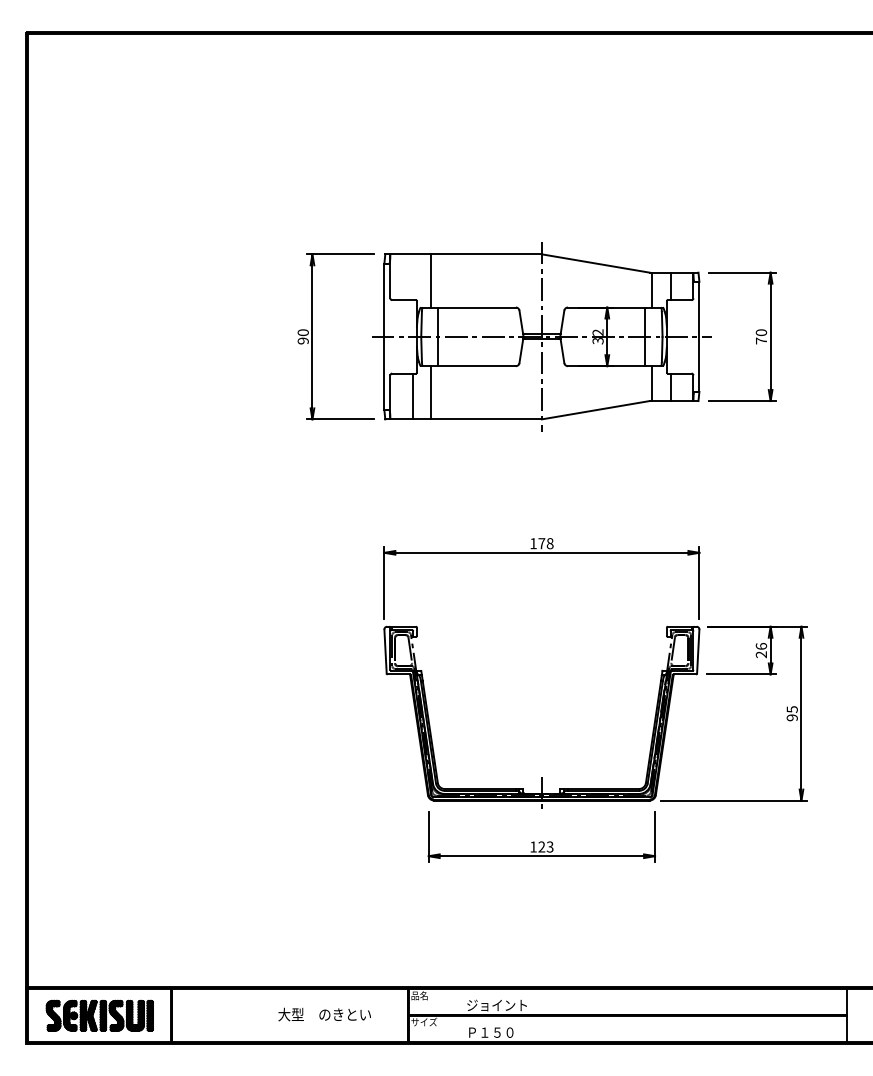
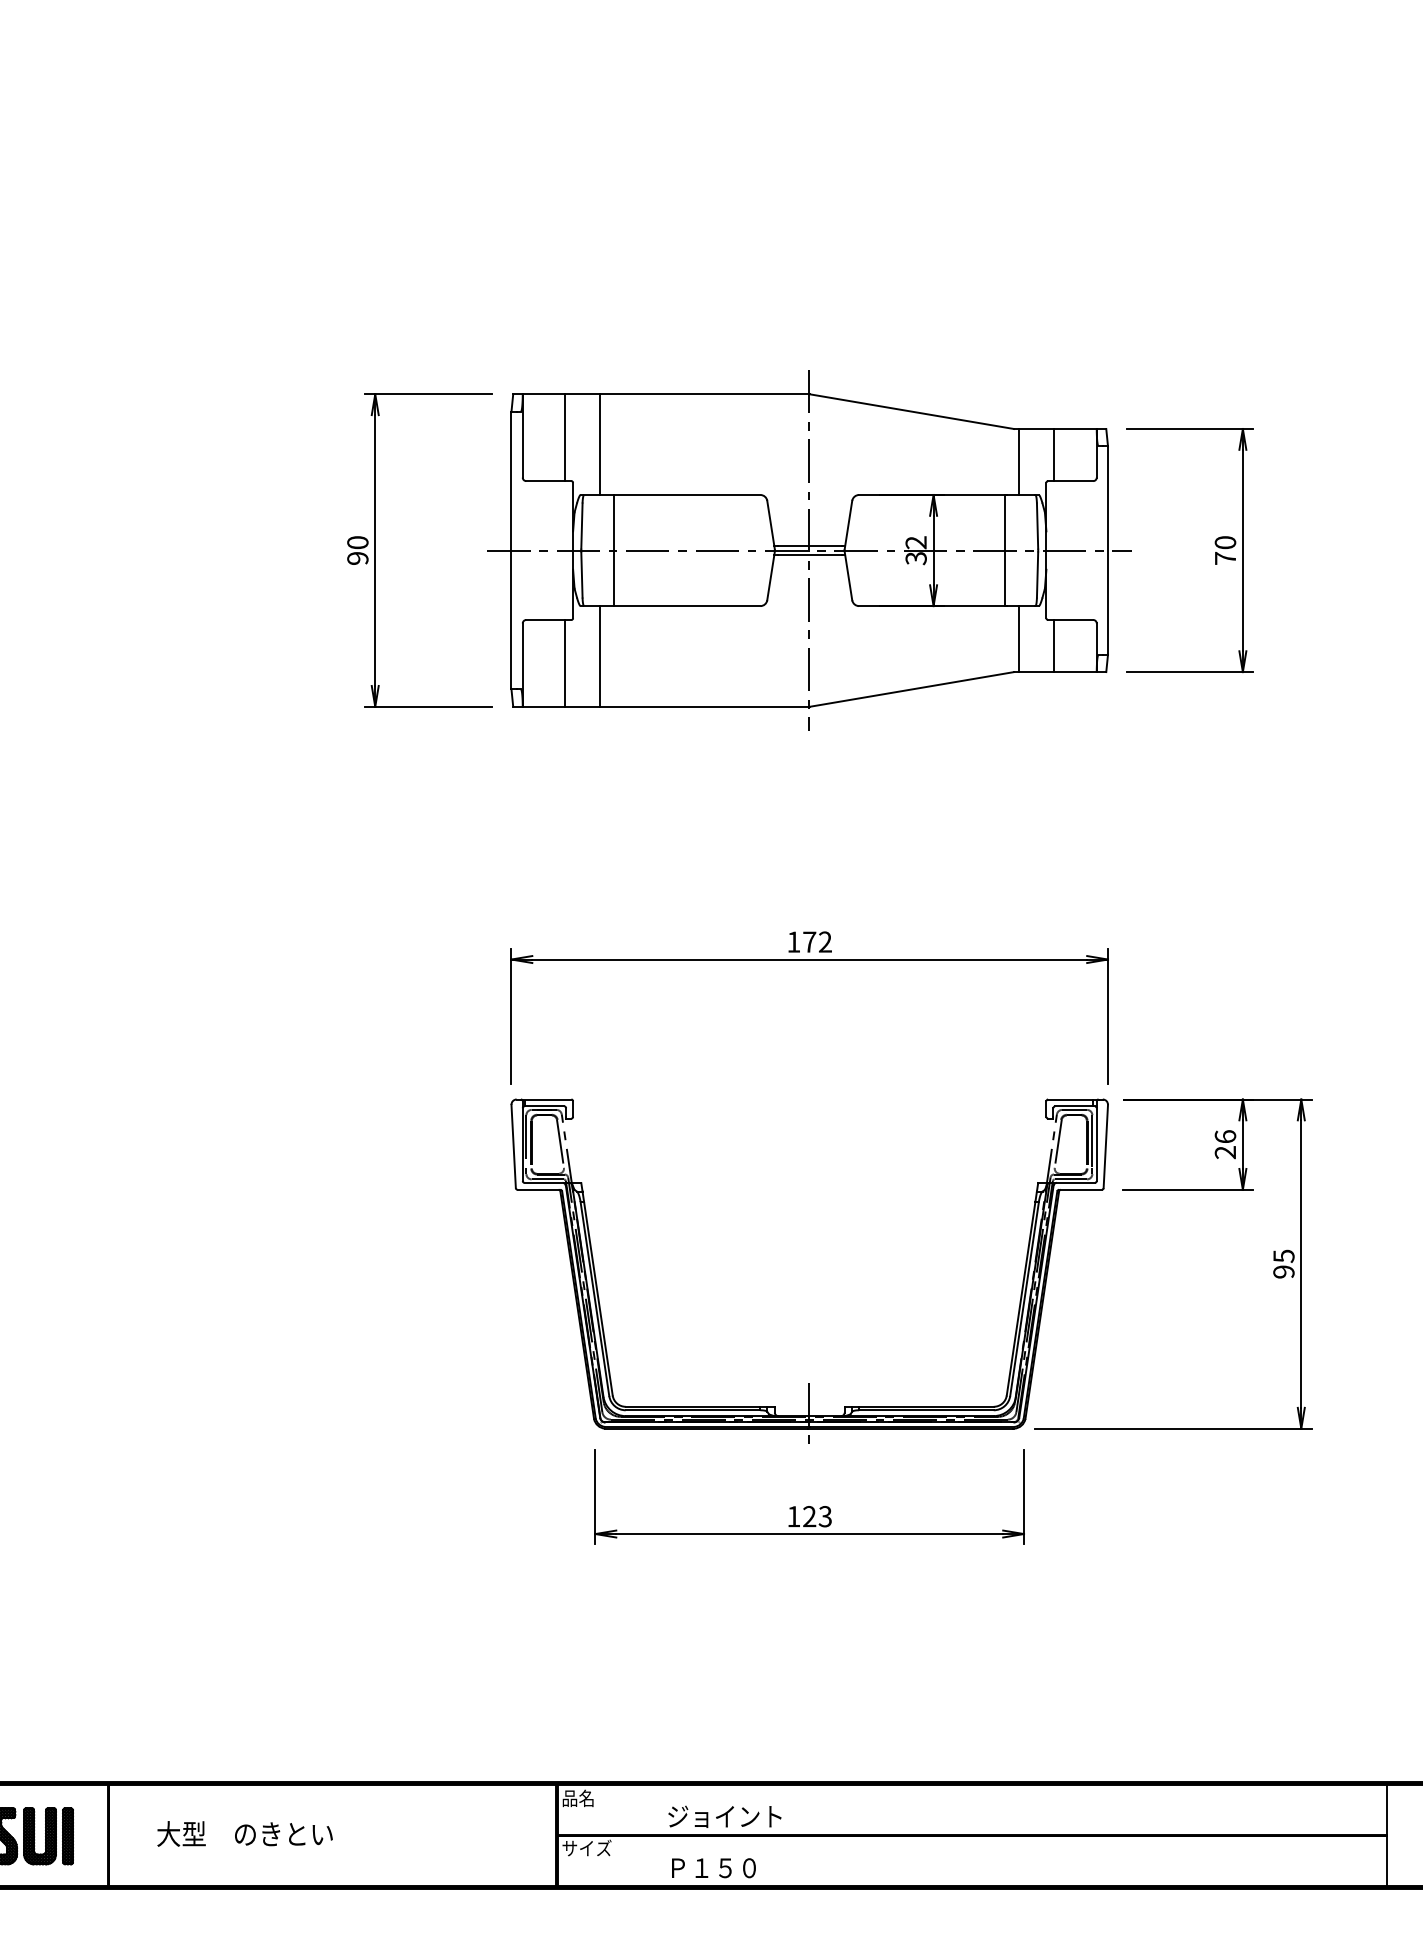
line: (412, 277) -> (564, 438), added
text: (549, 543) -> (824, 941), 178 -> 172
text: (324, 1014) -> (244, 1833), moved

